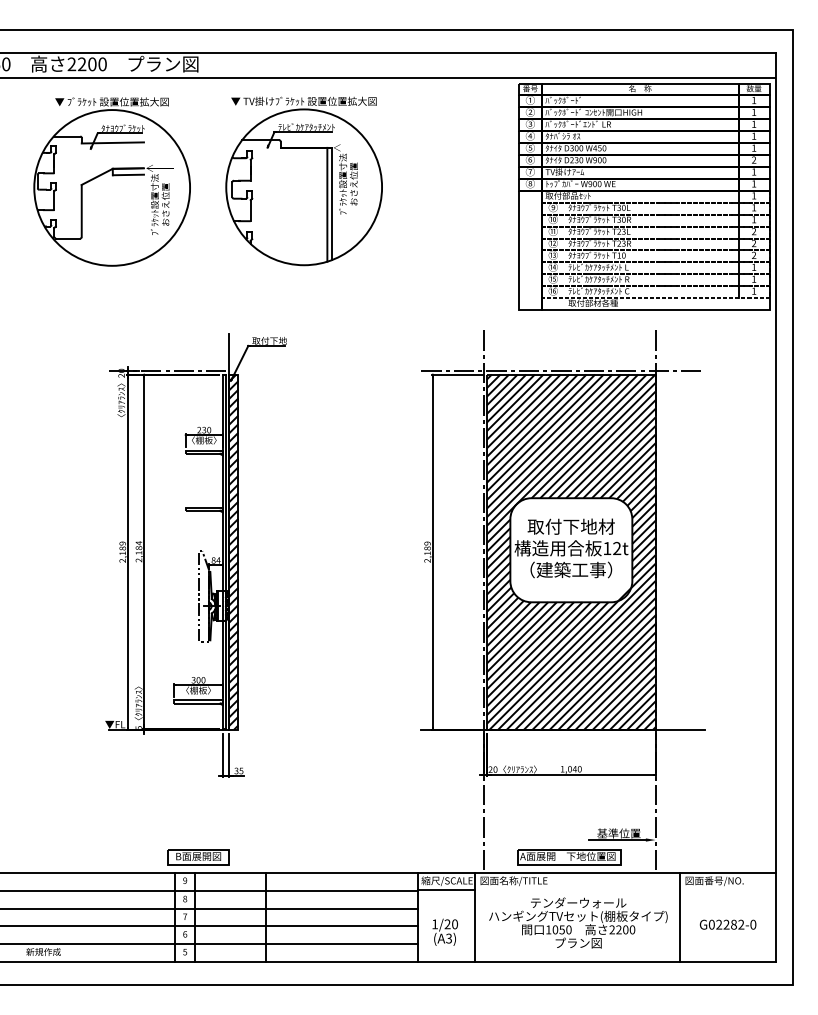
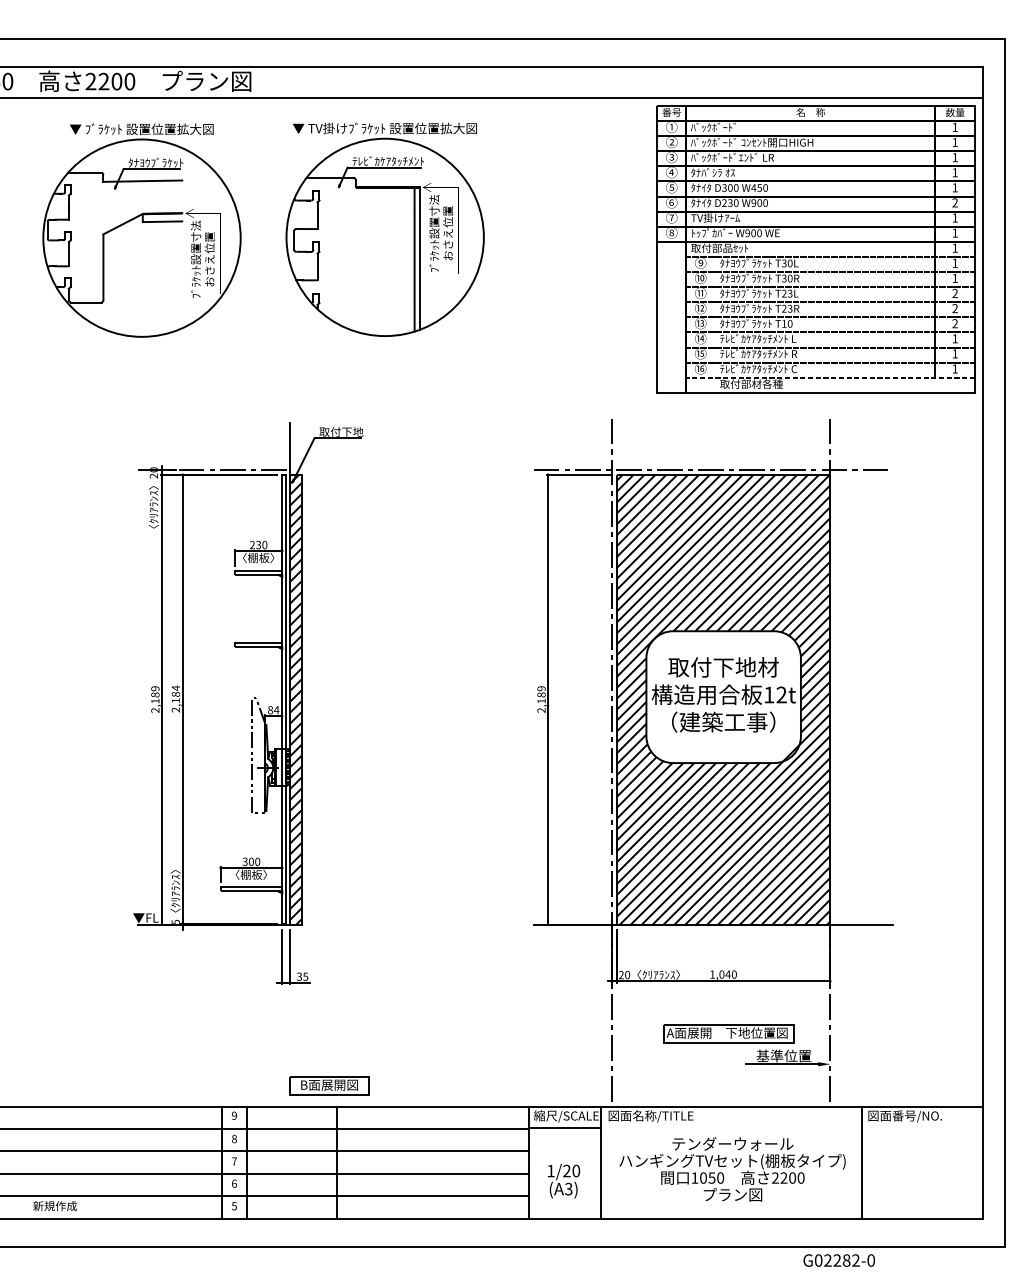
part: (198, 856) -> (329, 1085), moved
part: (568, 856) -> (728, 1033), moved
text: (727, 924) -> (838, 1260), moved

